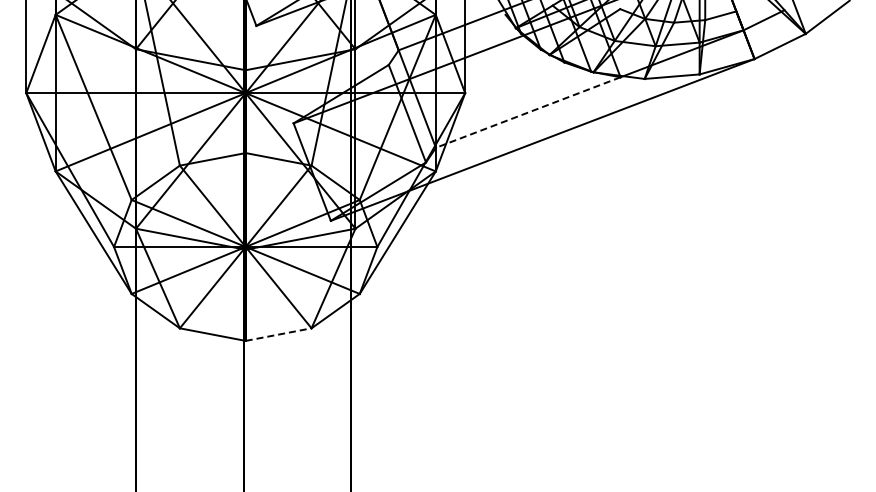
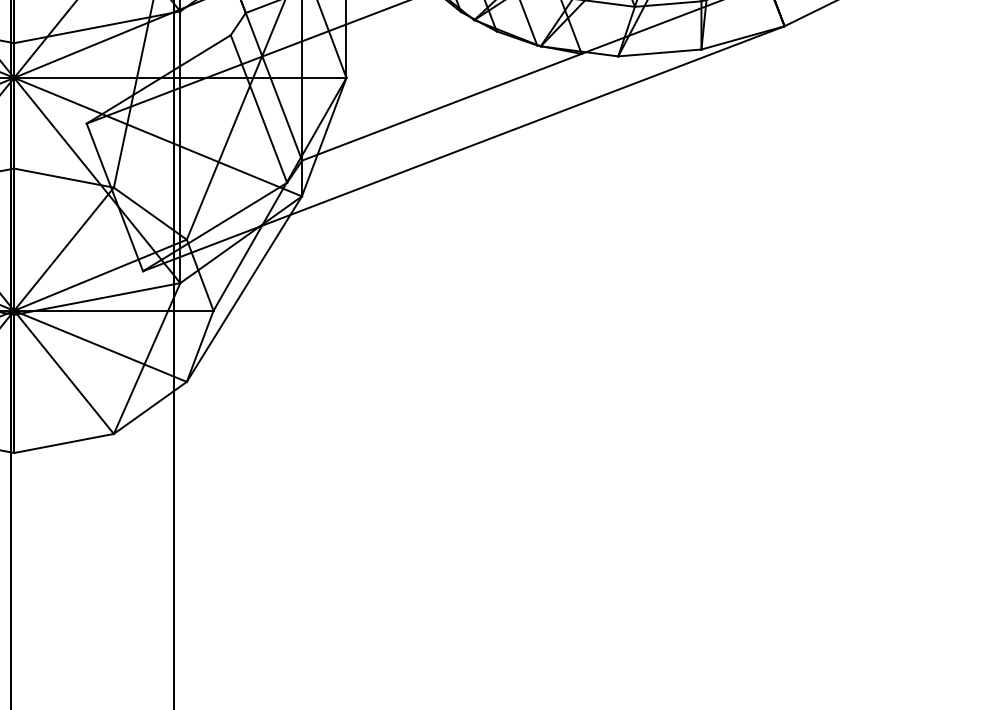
line: (528, 112) -> (442, 107), dashed -> solid
line: (278, 334) -> (63, 443), dashed -> solid

